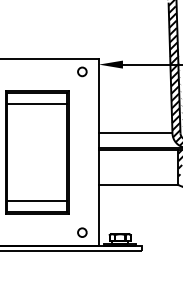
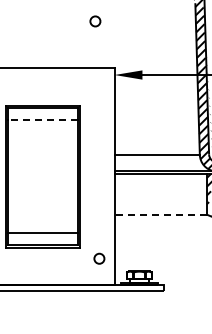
circle: (82, 71) -> (95, 21), moved
line: (37, 103) -> (43, 120), solid -> dashed
line: (138, 184) -> (160, 214), solid -> dashed
circle: (82, 232) -> (99, 258), moved

